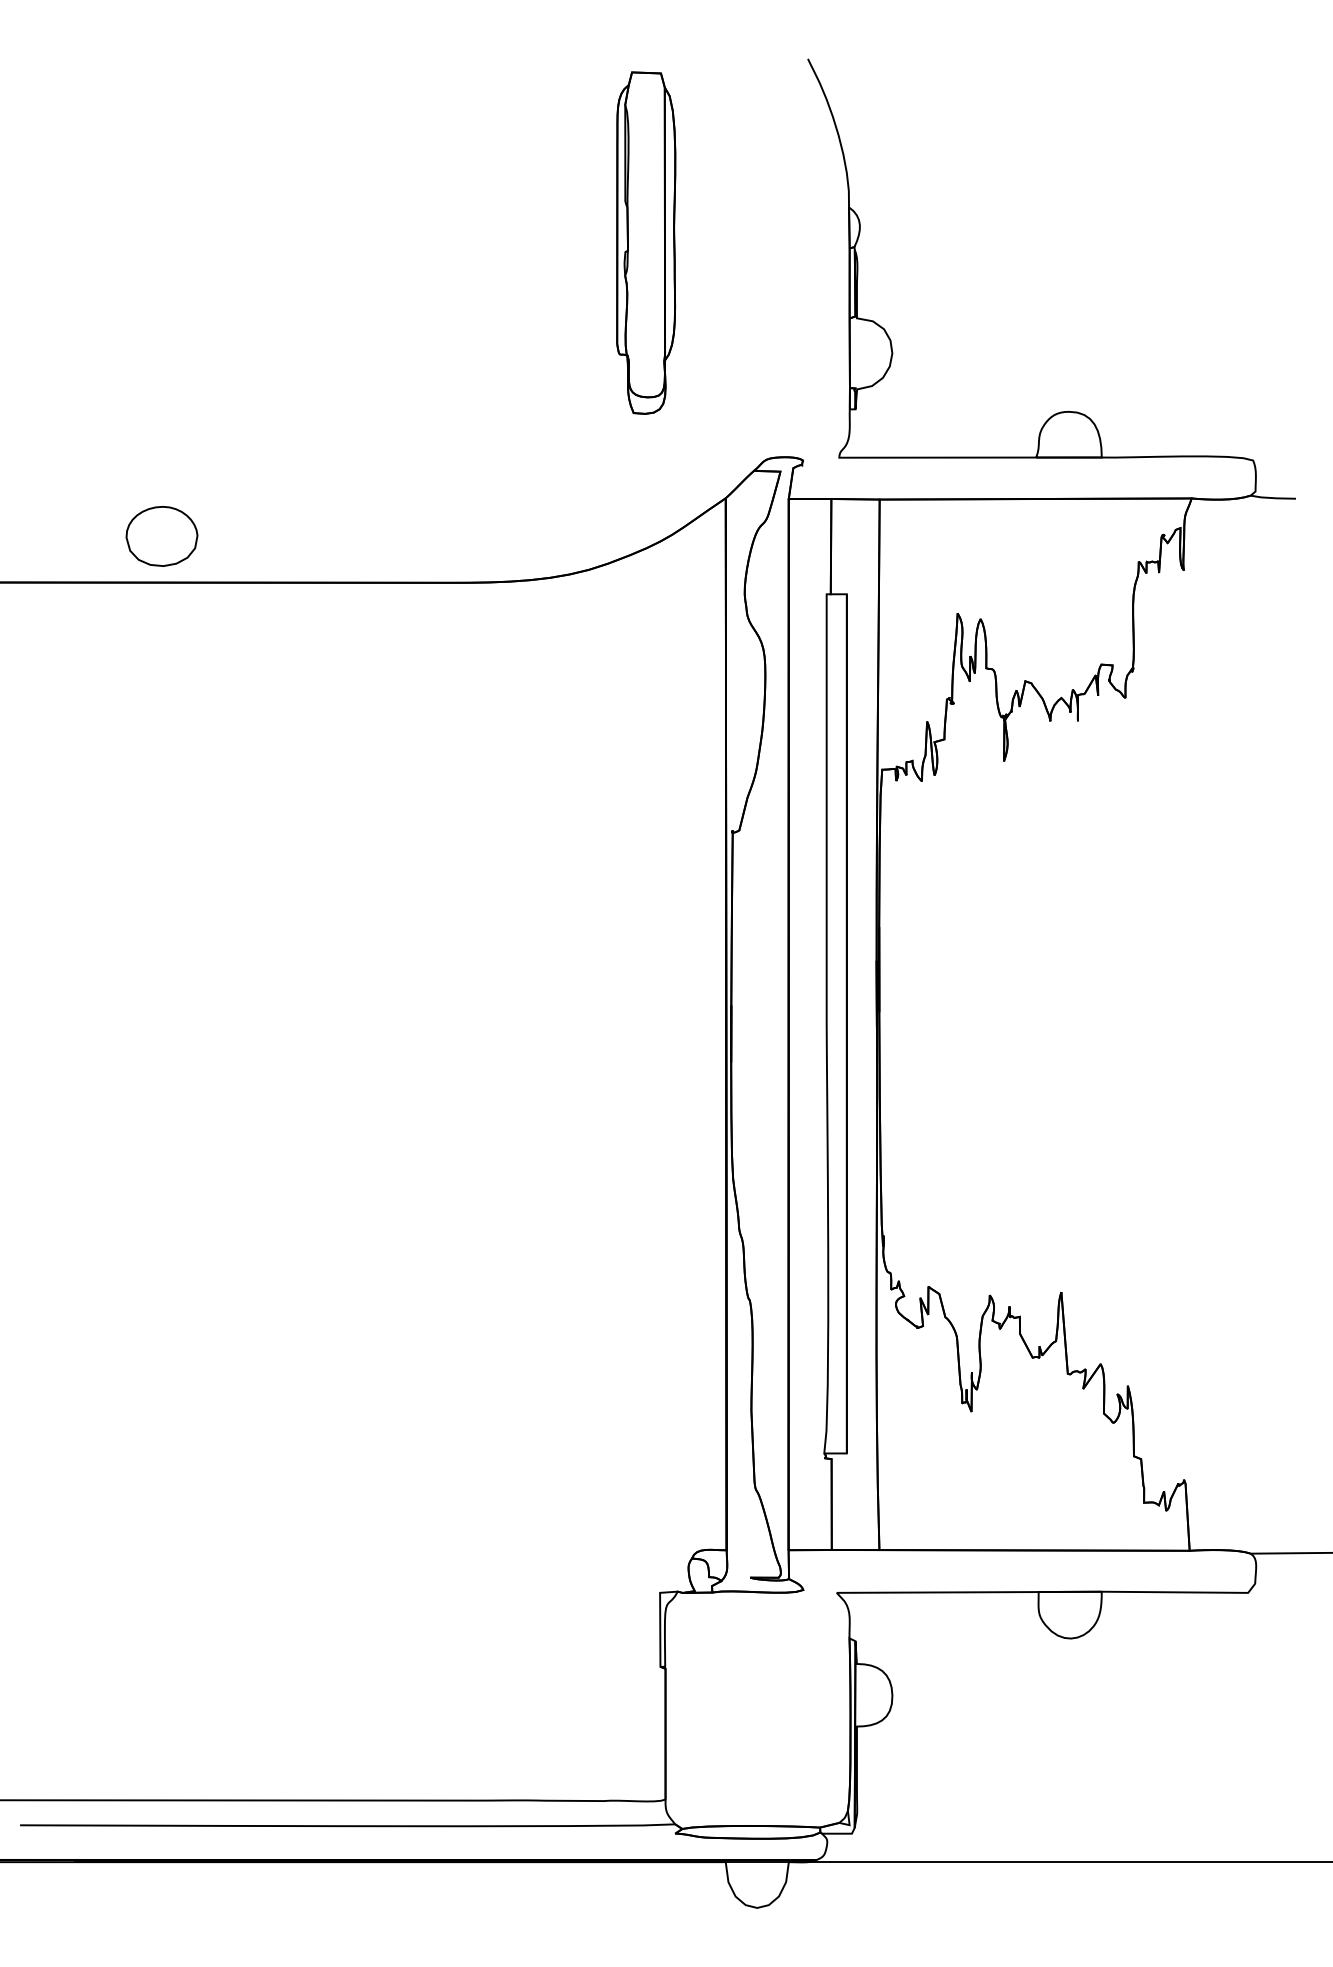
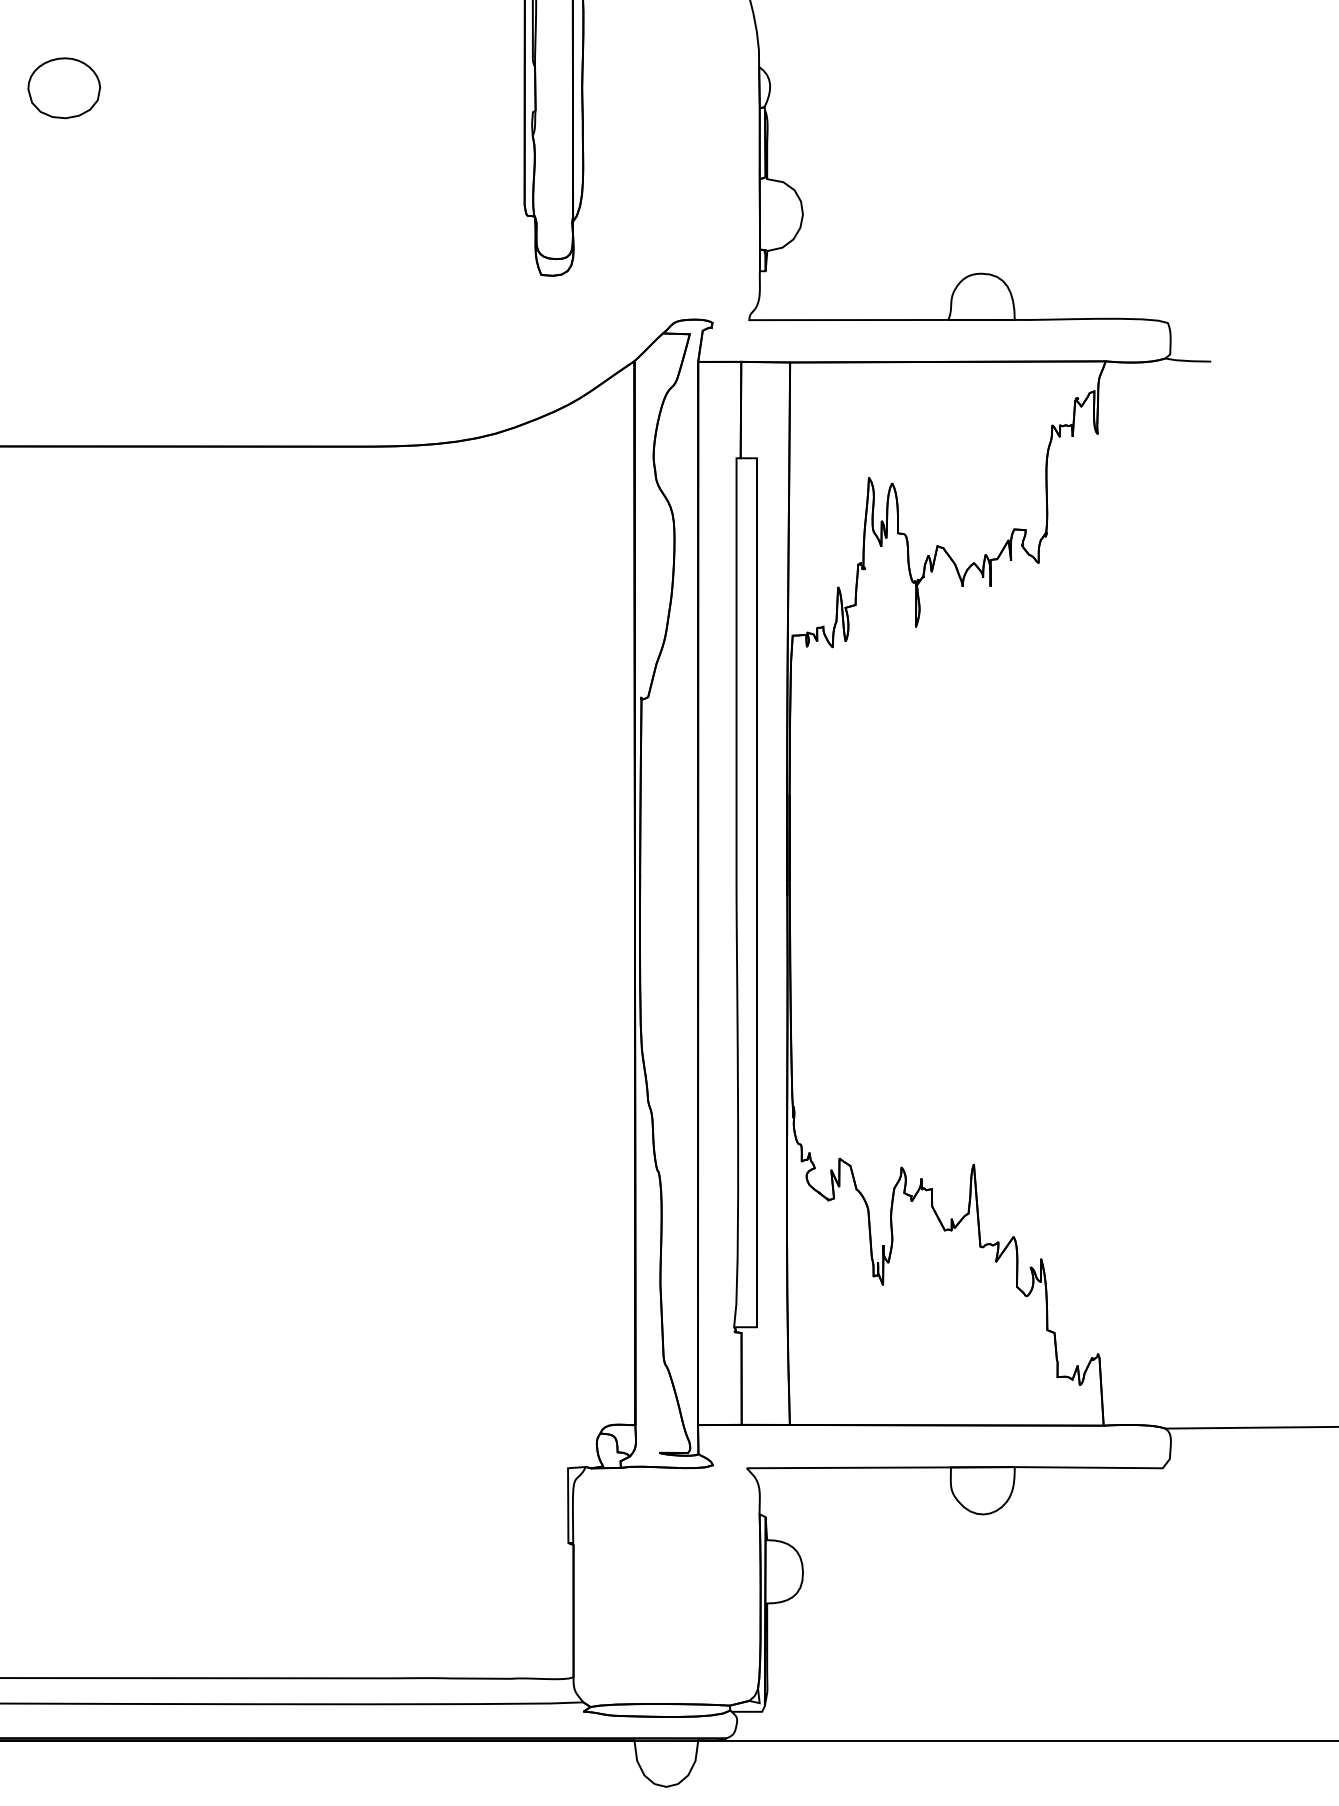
part: (161, 536) -> (63, 88), moved

